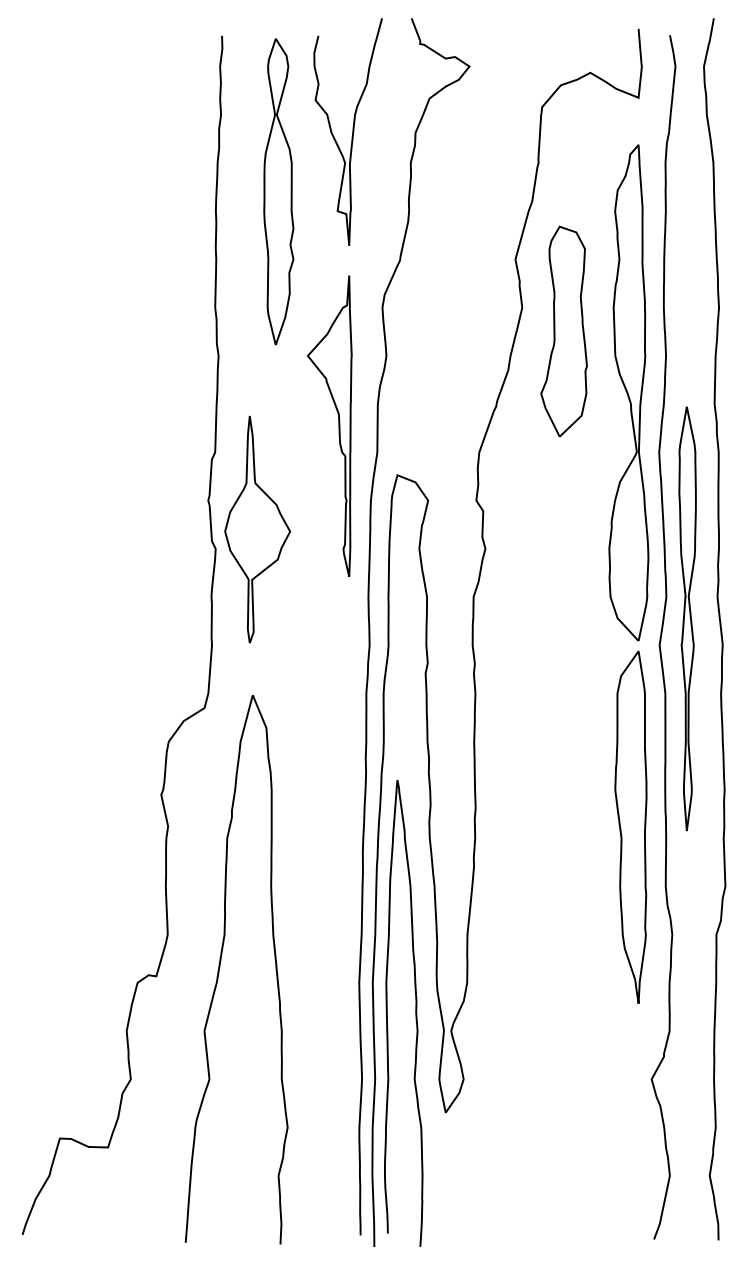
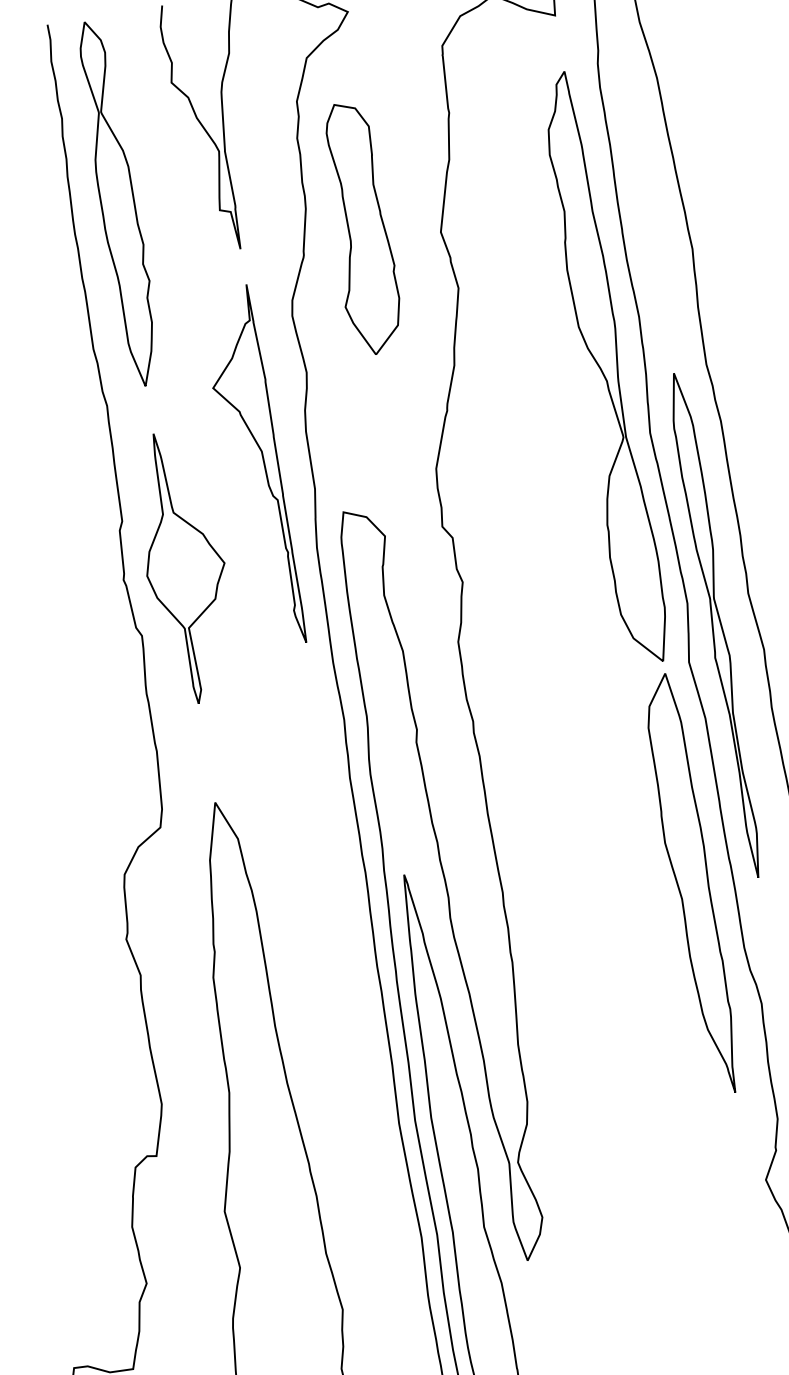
part: (278, 191) -> (118, 203), moved
part: (563, 331) -> (359, 228), moved
part: (257, 529) -> (185, 567), moved

